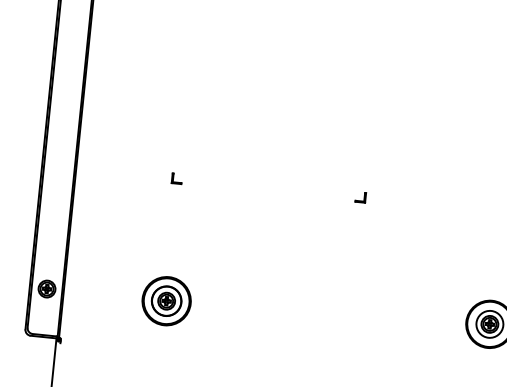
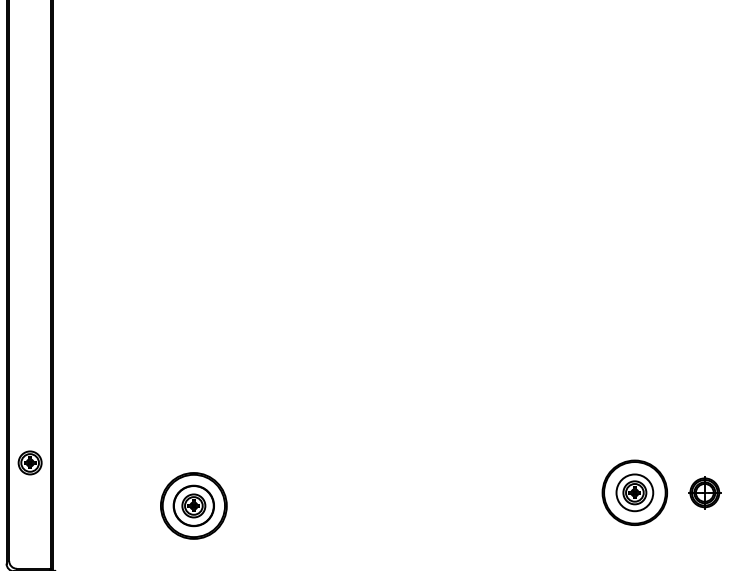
part: (177, 178) -> (191, 338), removed
part: (360, 197) -> (442, 338), removed
part: (46, 288) -> (29, 462), moved

